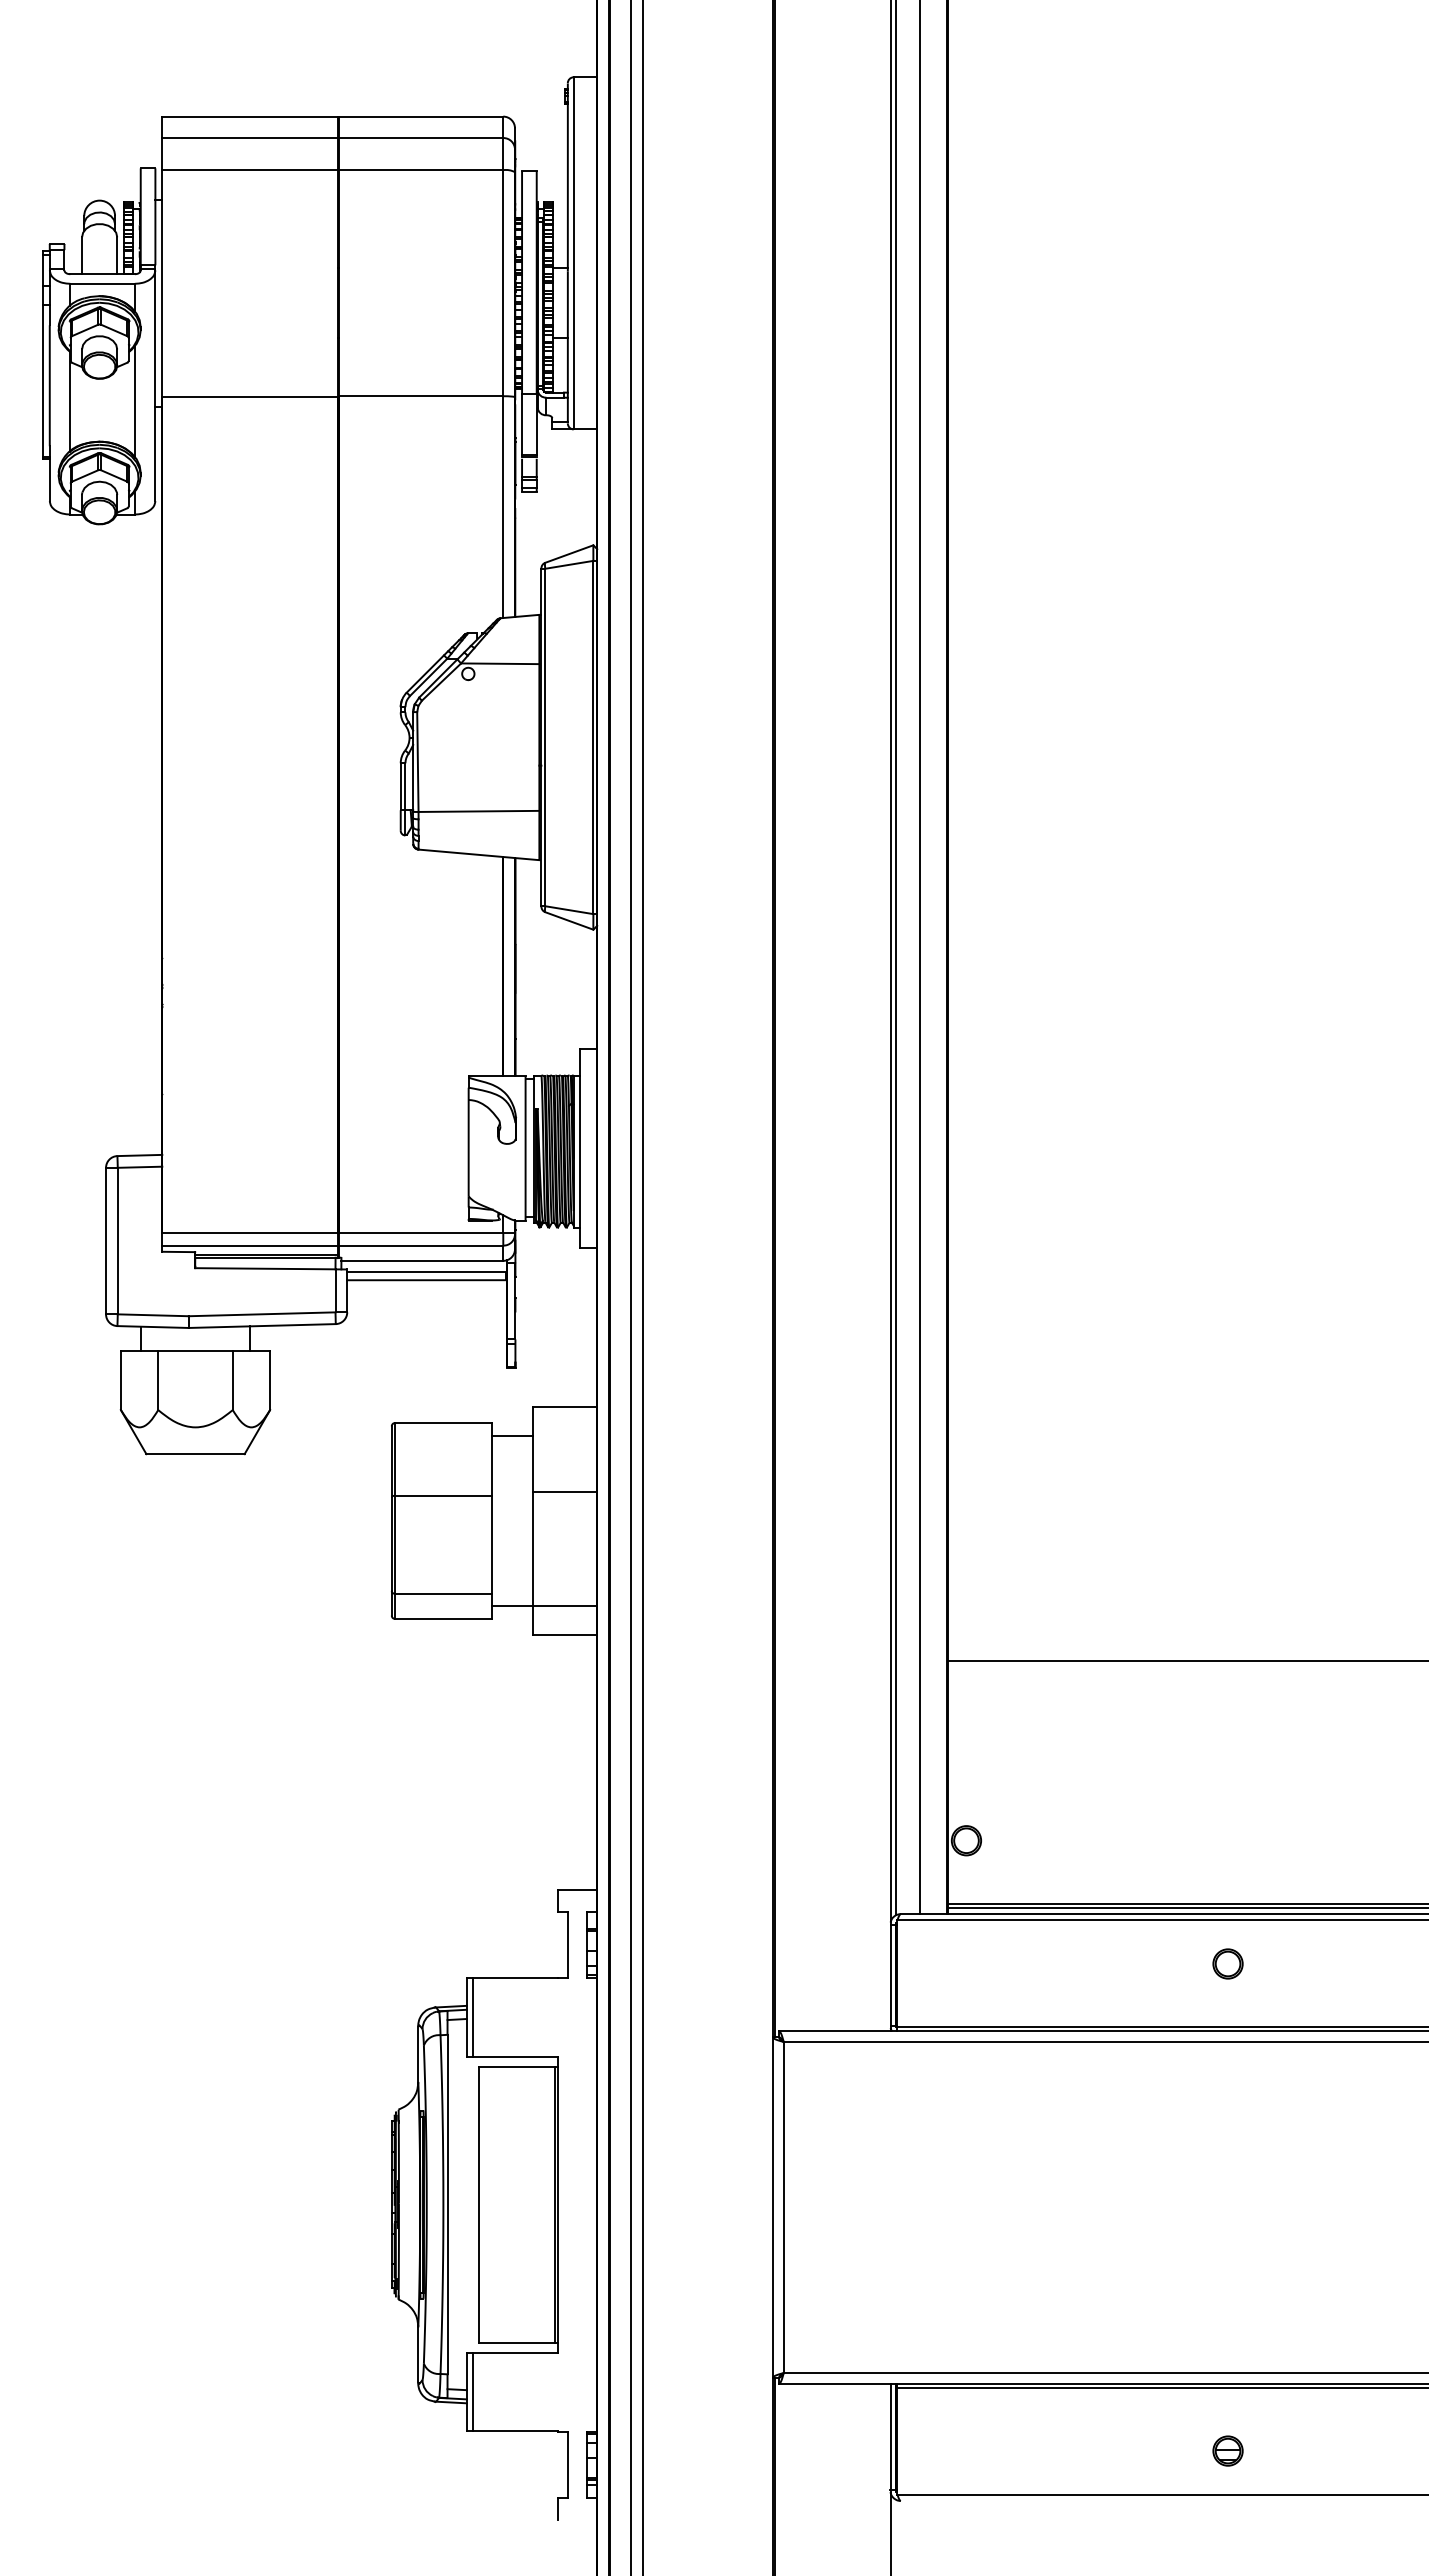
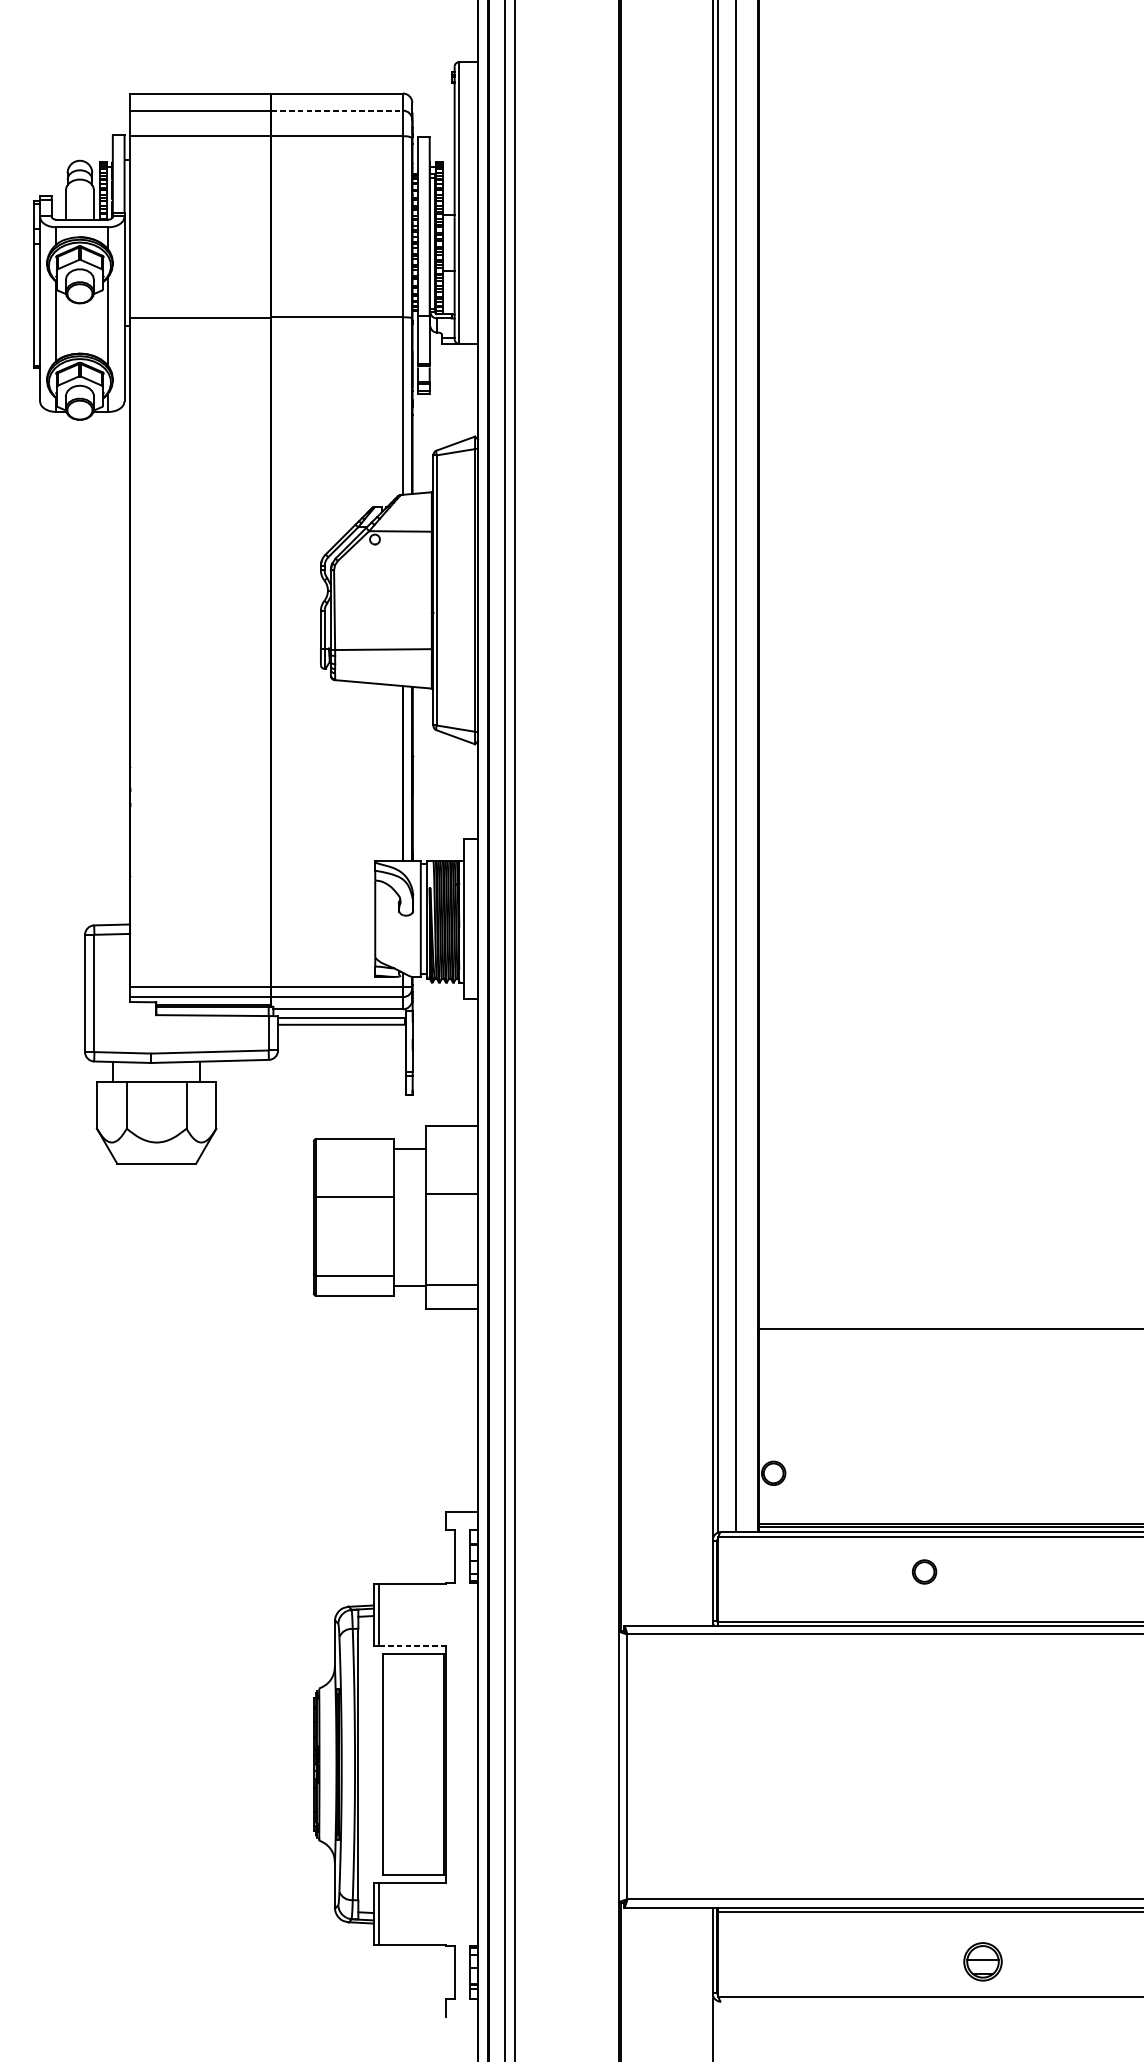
line: (421, 138) -> (337, 111), solid -> dashed
part: (1227, 1963) -> (924, 1571), moved
line: (514, 2056) -> (411, 1646), solid -> dashed
part: (1227, 2450) -> (982, 1961), size x1.6

